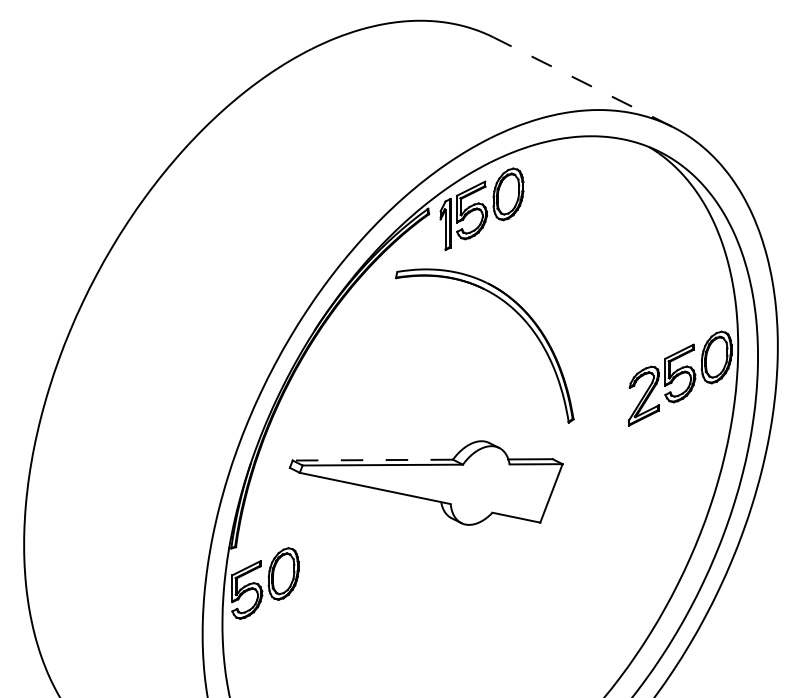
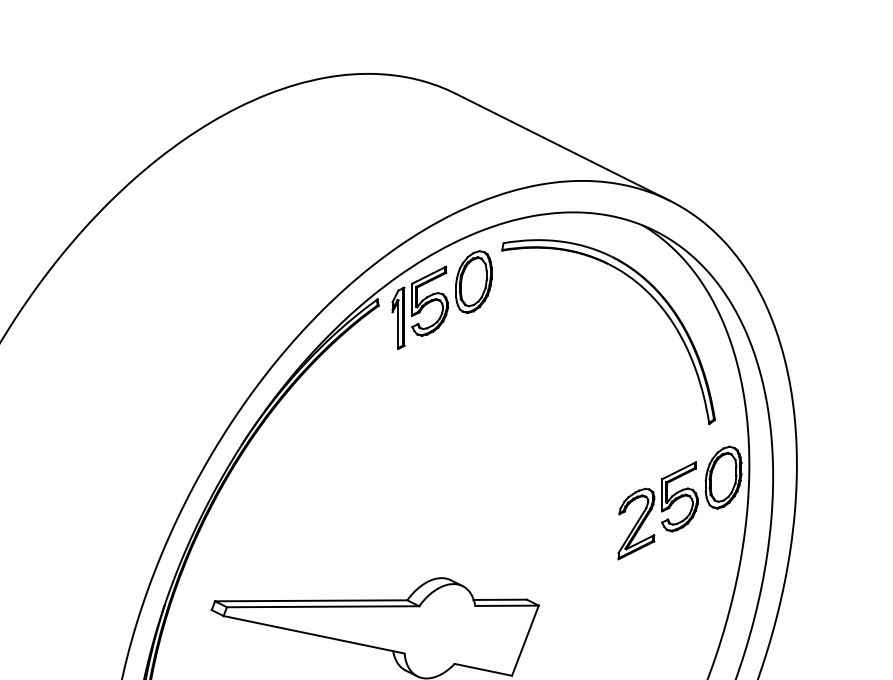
line: (582, 82) -> (562, 147), dashed -> solid
part: (516, 313) -> (646, 293), moved
line: (372, 460) -> (310, 601), dashed -> solid

